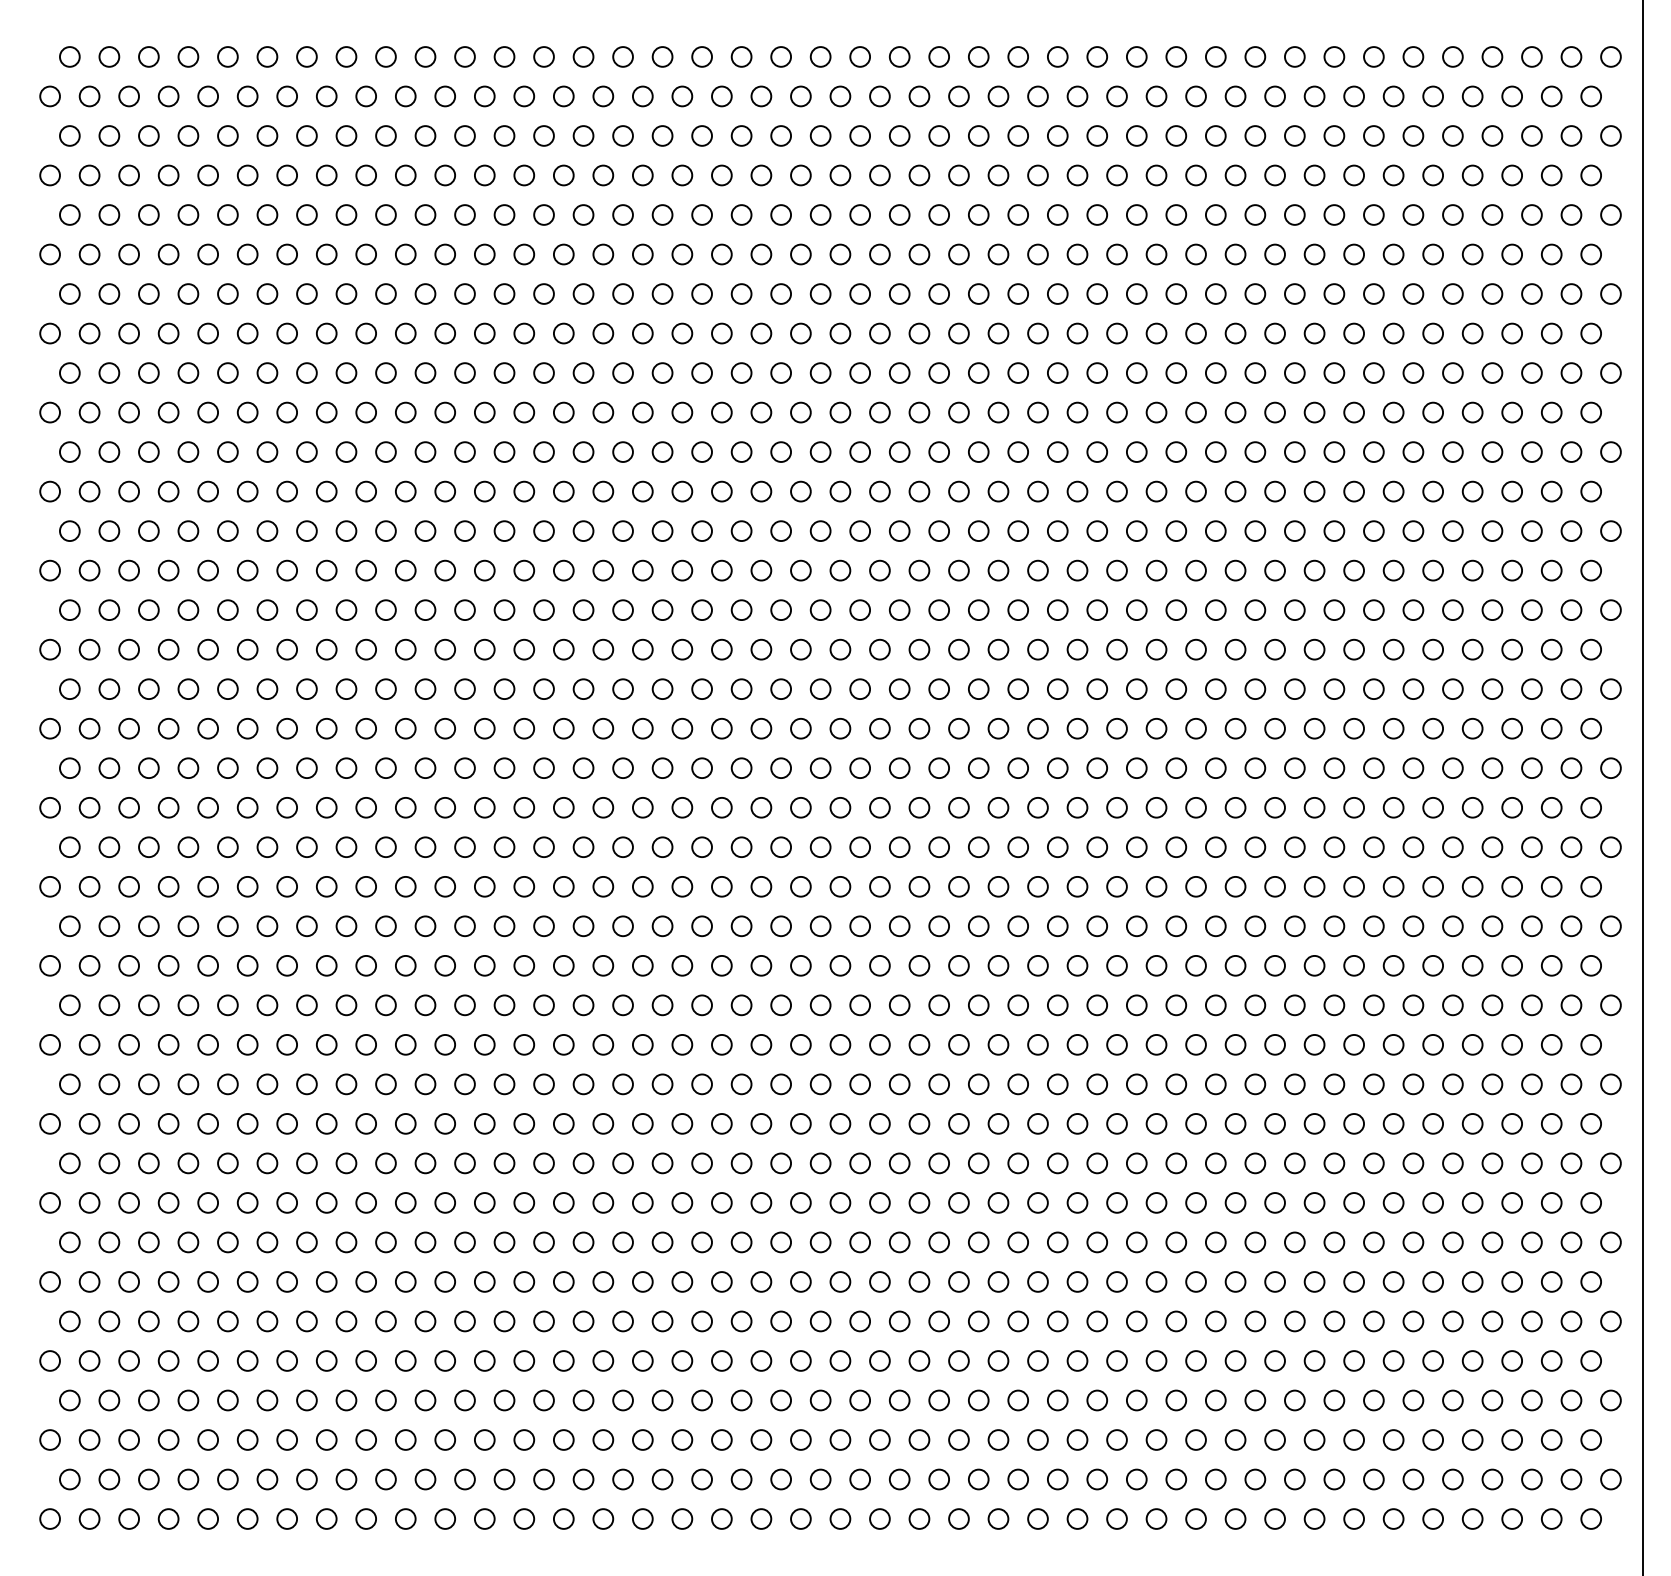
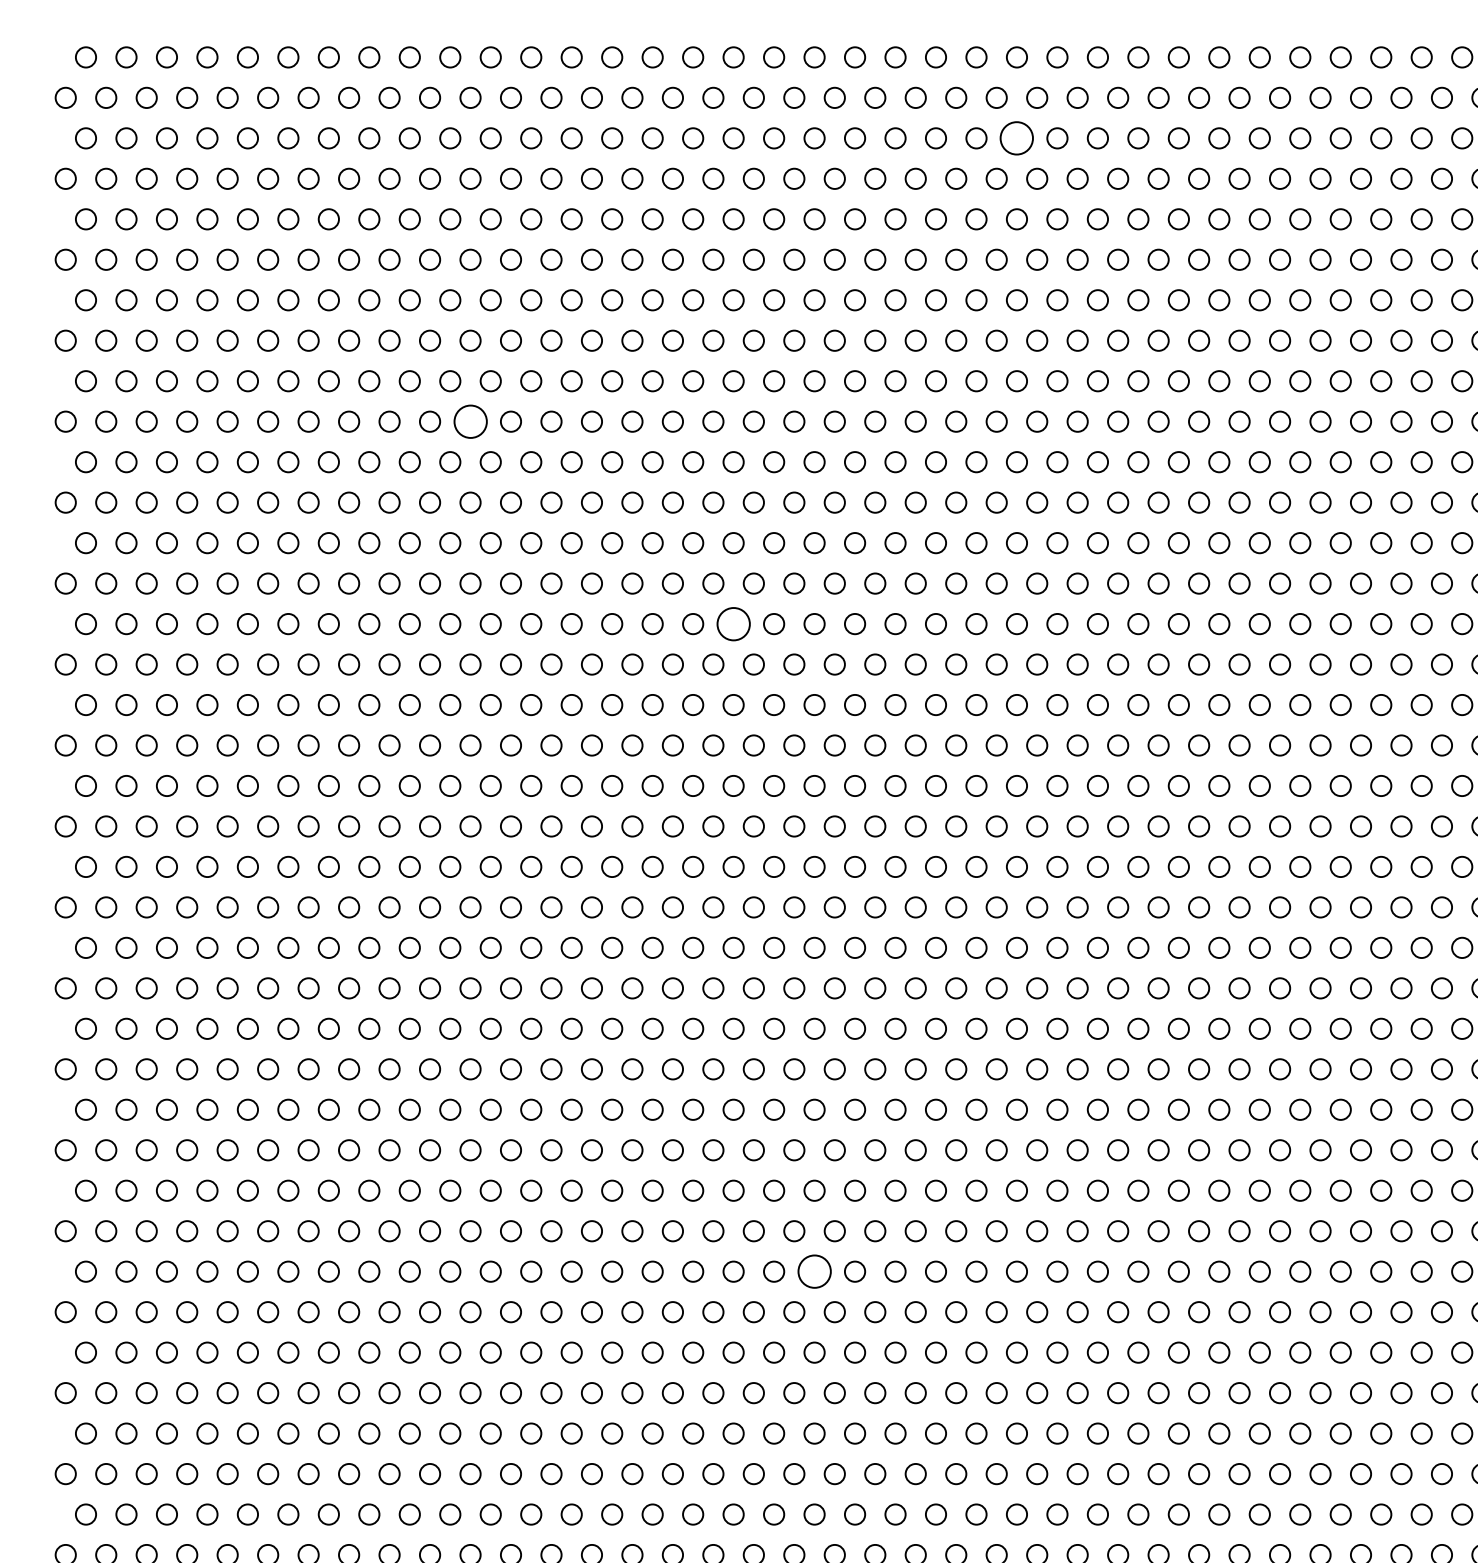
circle: (978, 135) -> (1016, 137), size x1.6
circle: (444, 412) -> (469, 421), size x1.6
circle: (701, 609) -> (732, 623), size x1.6
circle: (780, 1242) -> (813, 1271), size x1.6

